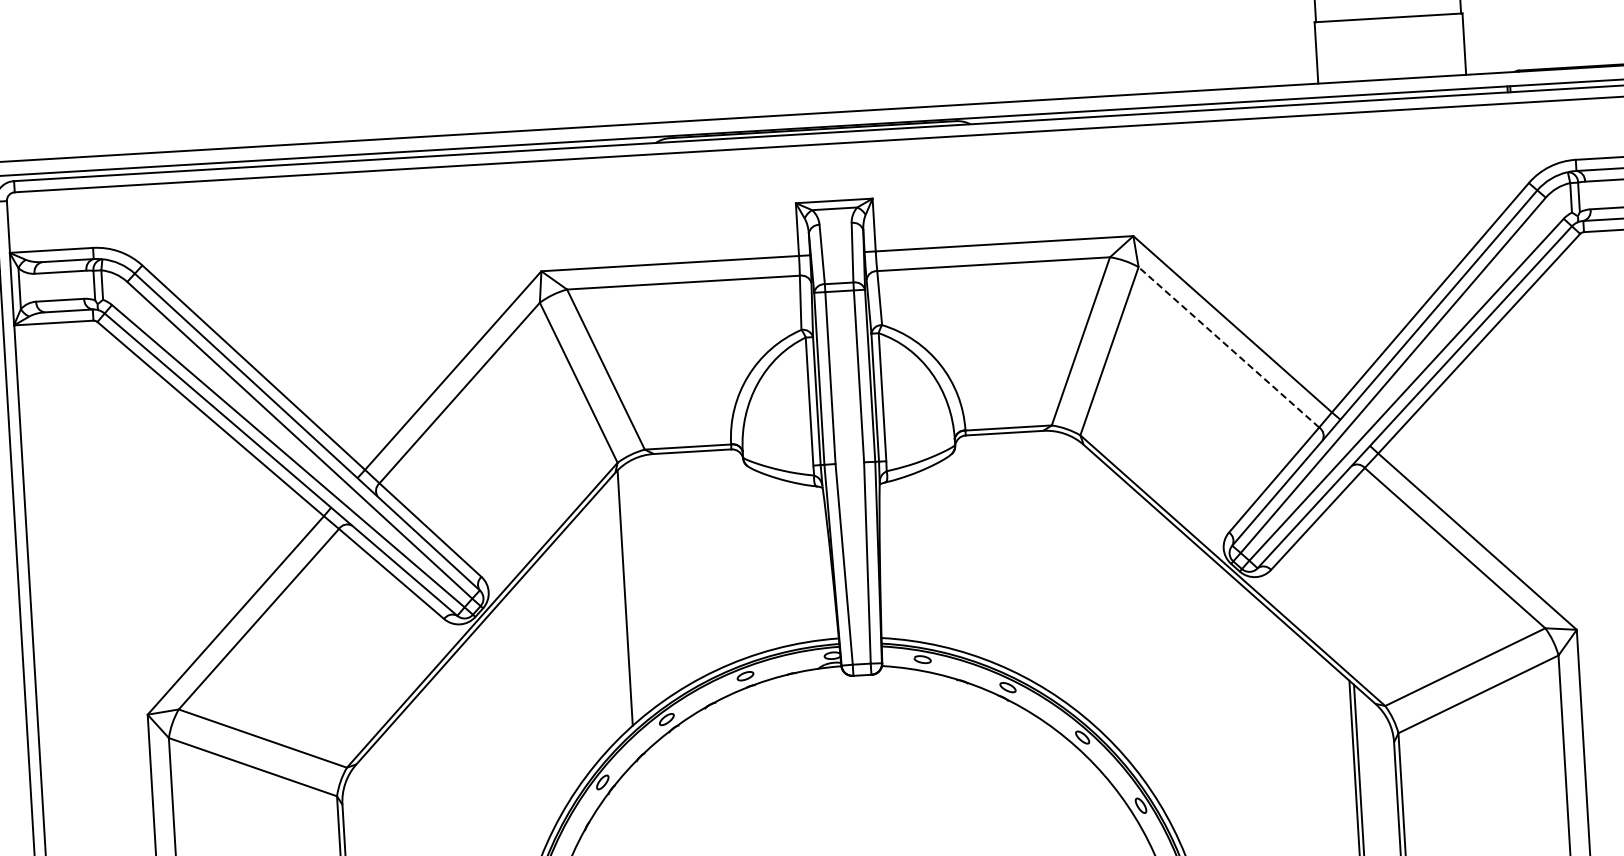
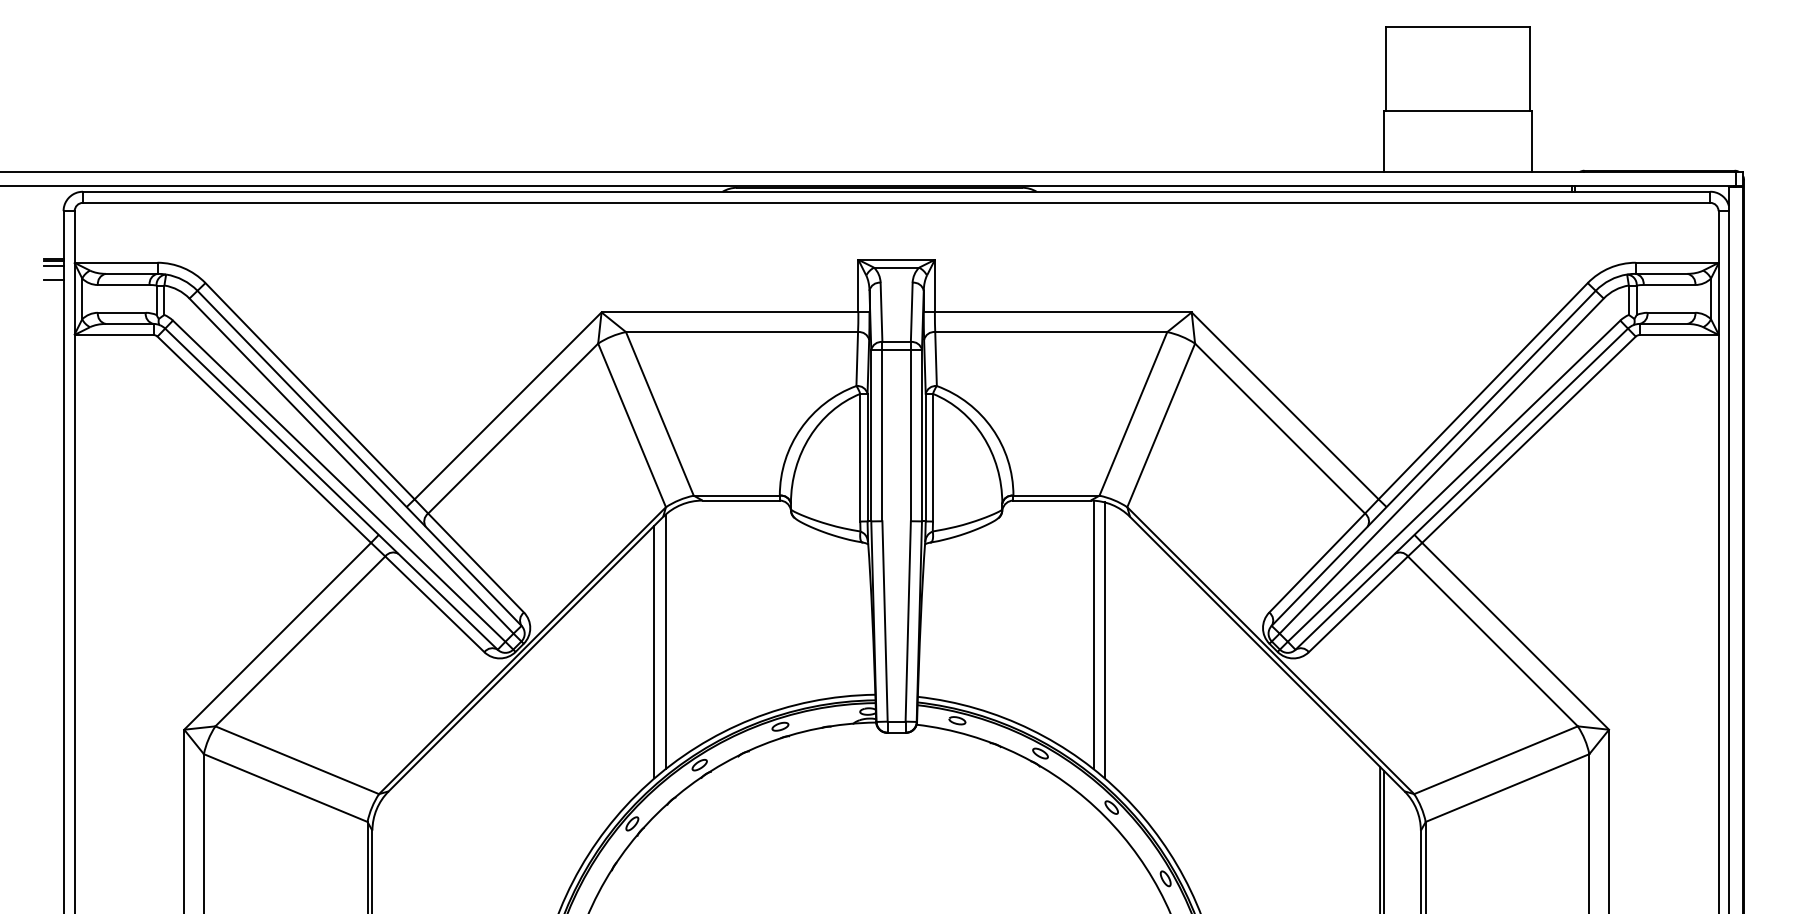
line: (1228, 347) -> (1279, 428), dashed -> solid
line: (1054, 565) -> (1093, 634), added
line: (1065, 570) -> (1104, 640), added
line: (614, 608) -> (654, 651), added

